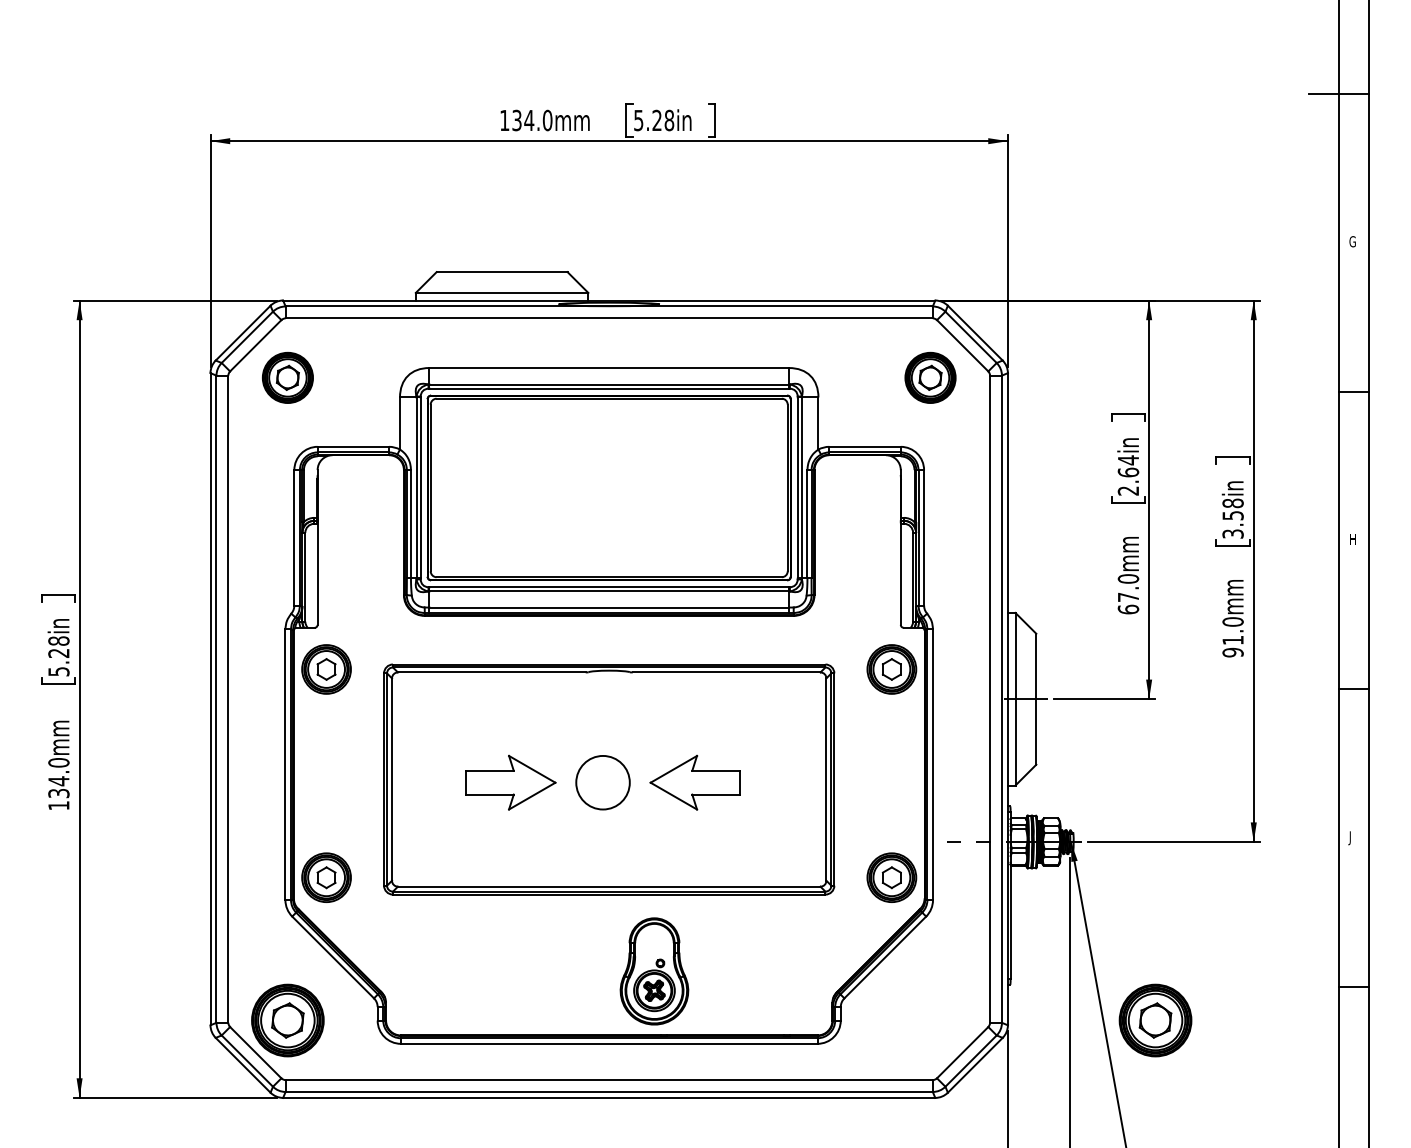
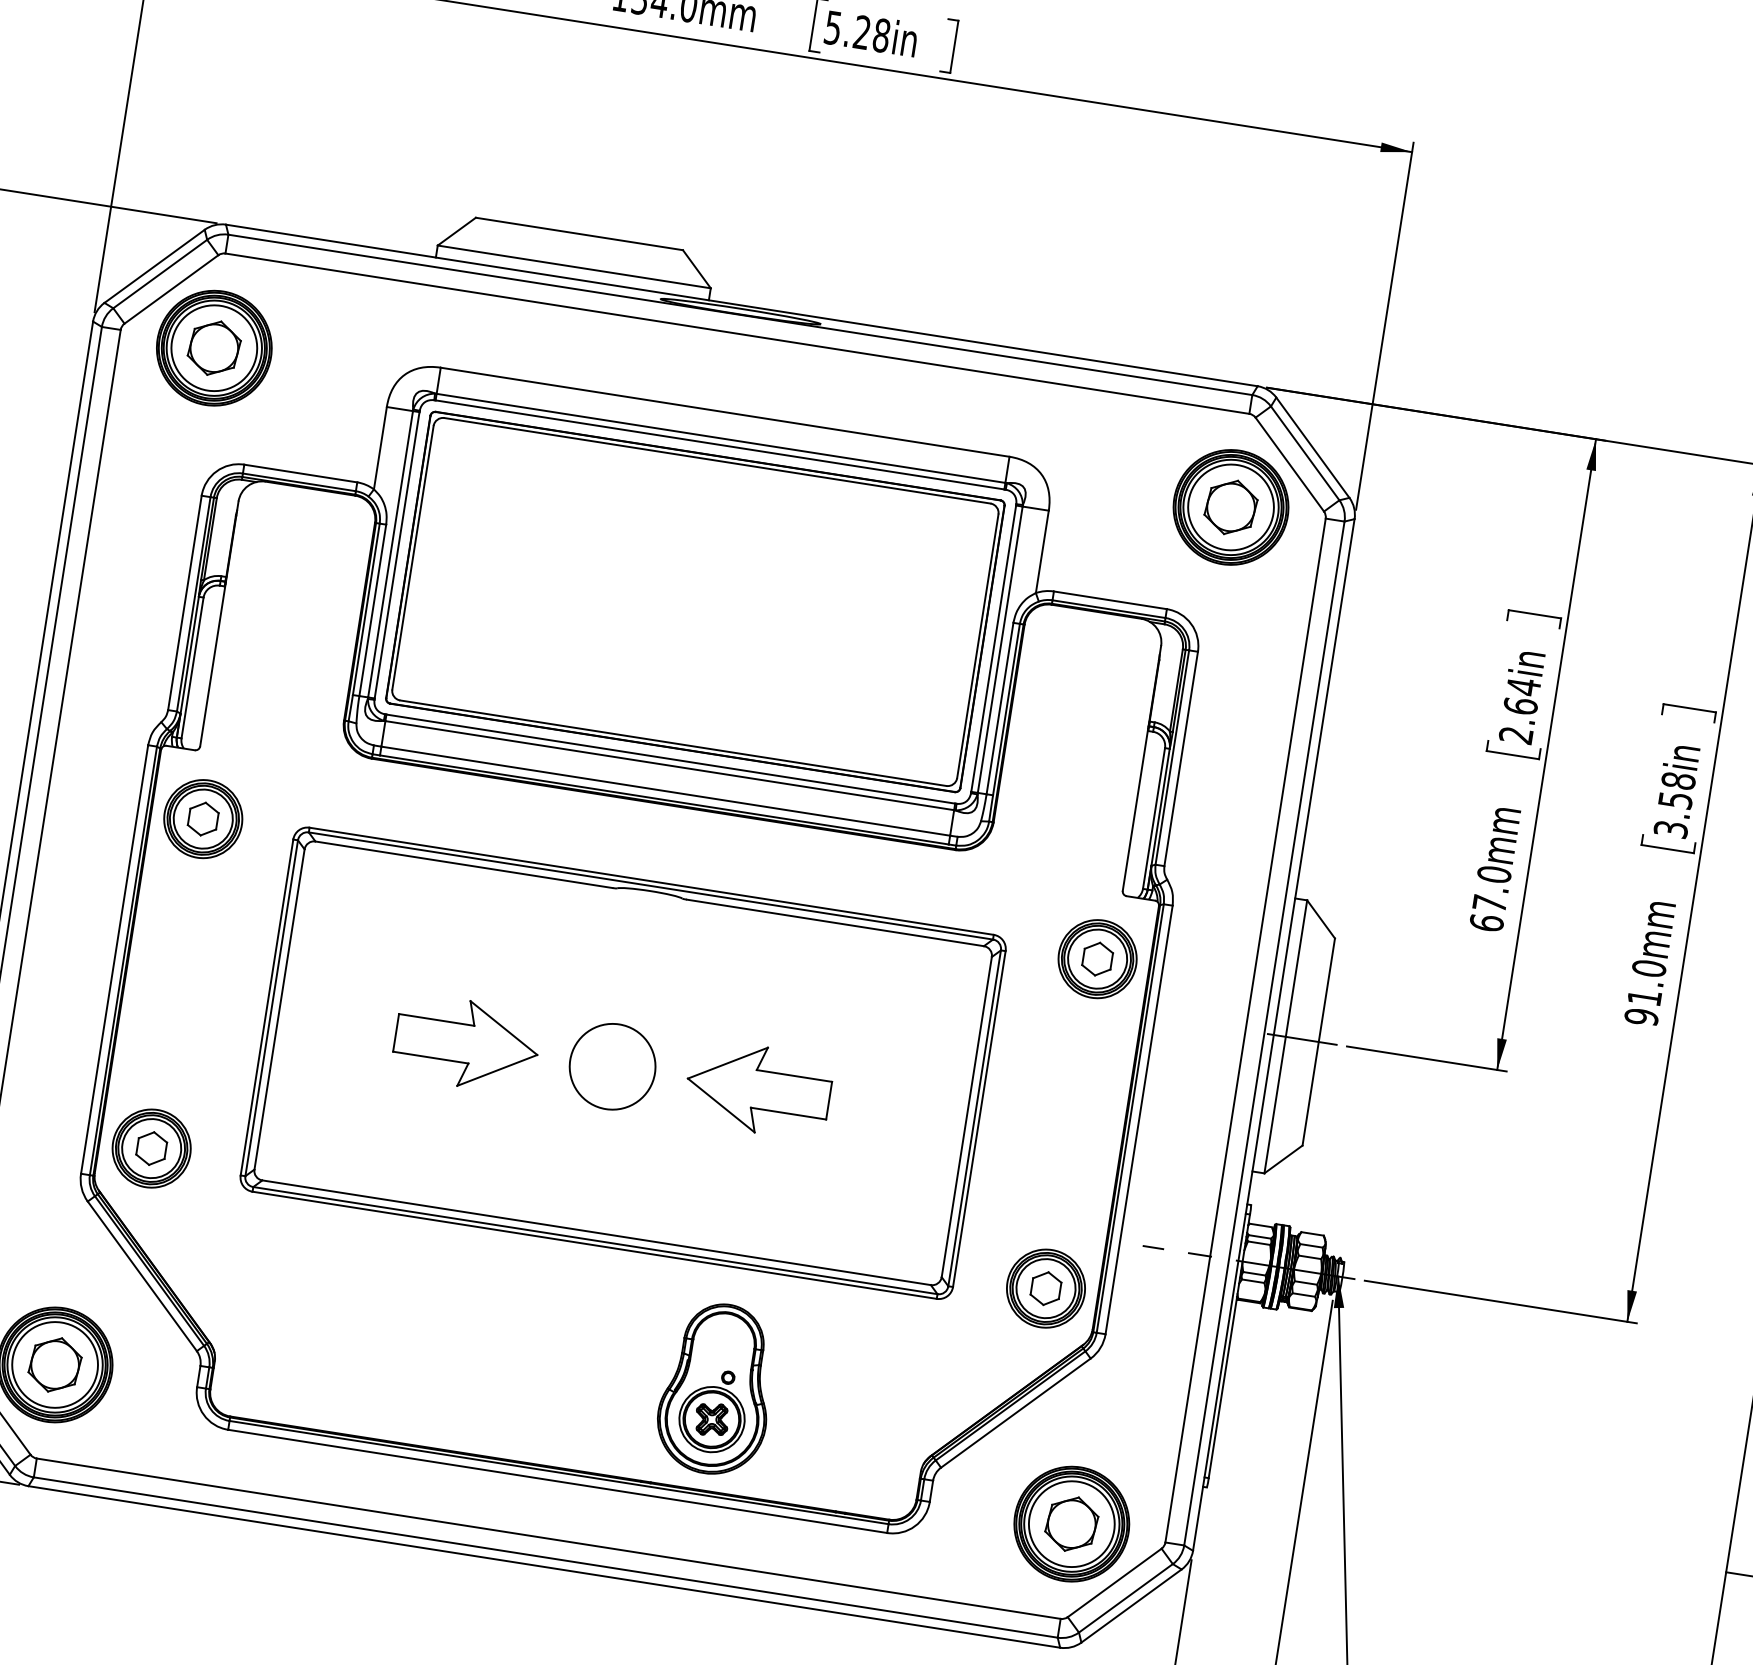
part: (287, 377) -> (213, 347), size x1.43
part: (930, 377) -> (1231, 506), size x1.43
part: (654, 971) -> (716, 1389), moved
part: (1155, 1020) -> (1071, 1524), moved

